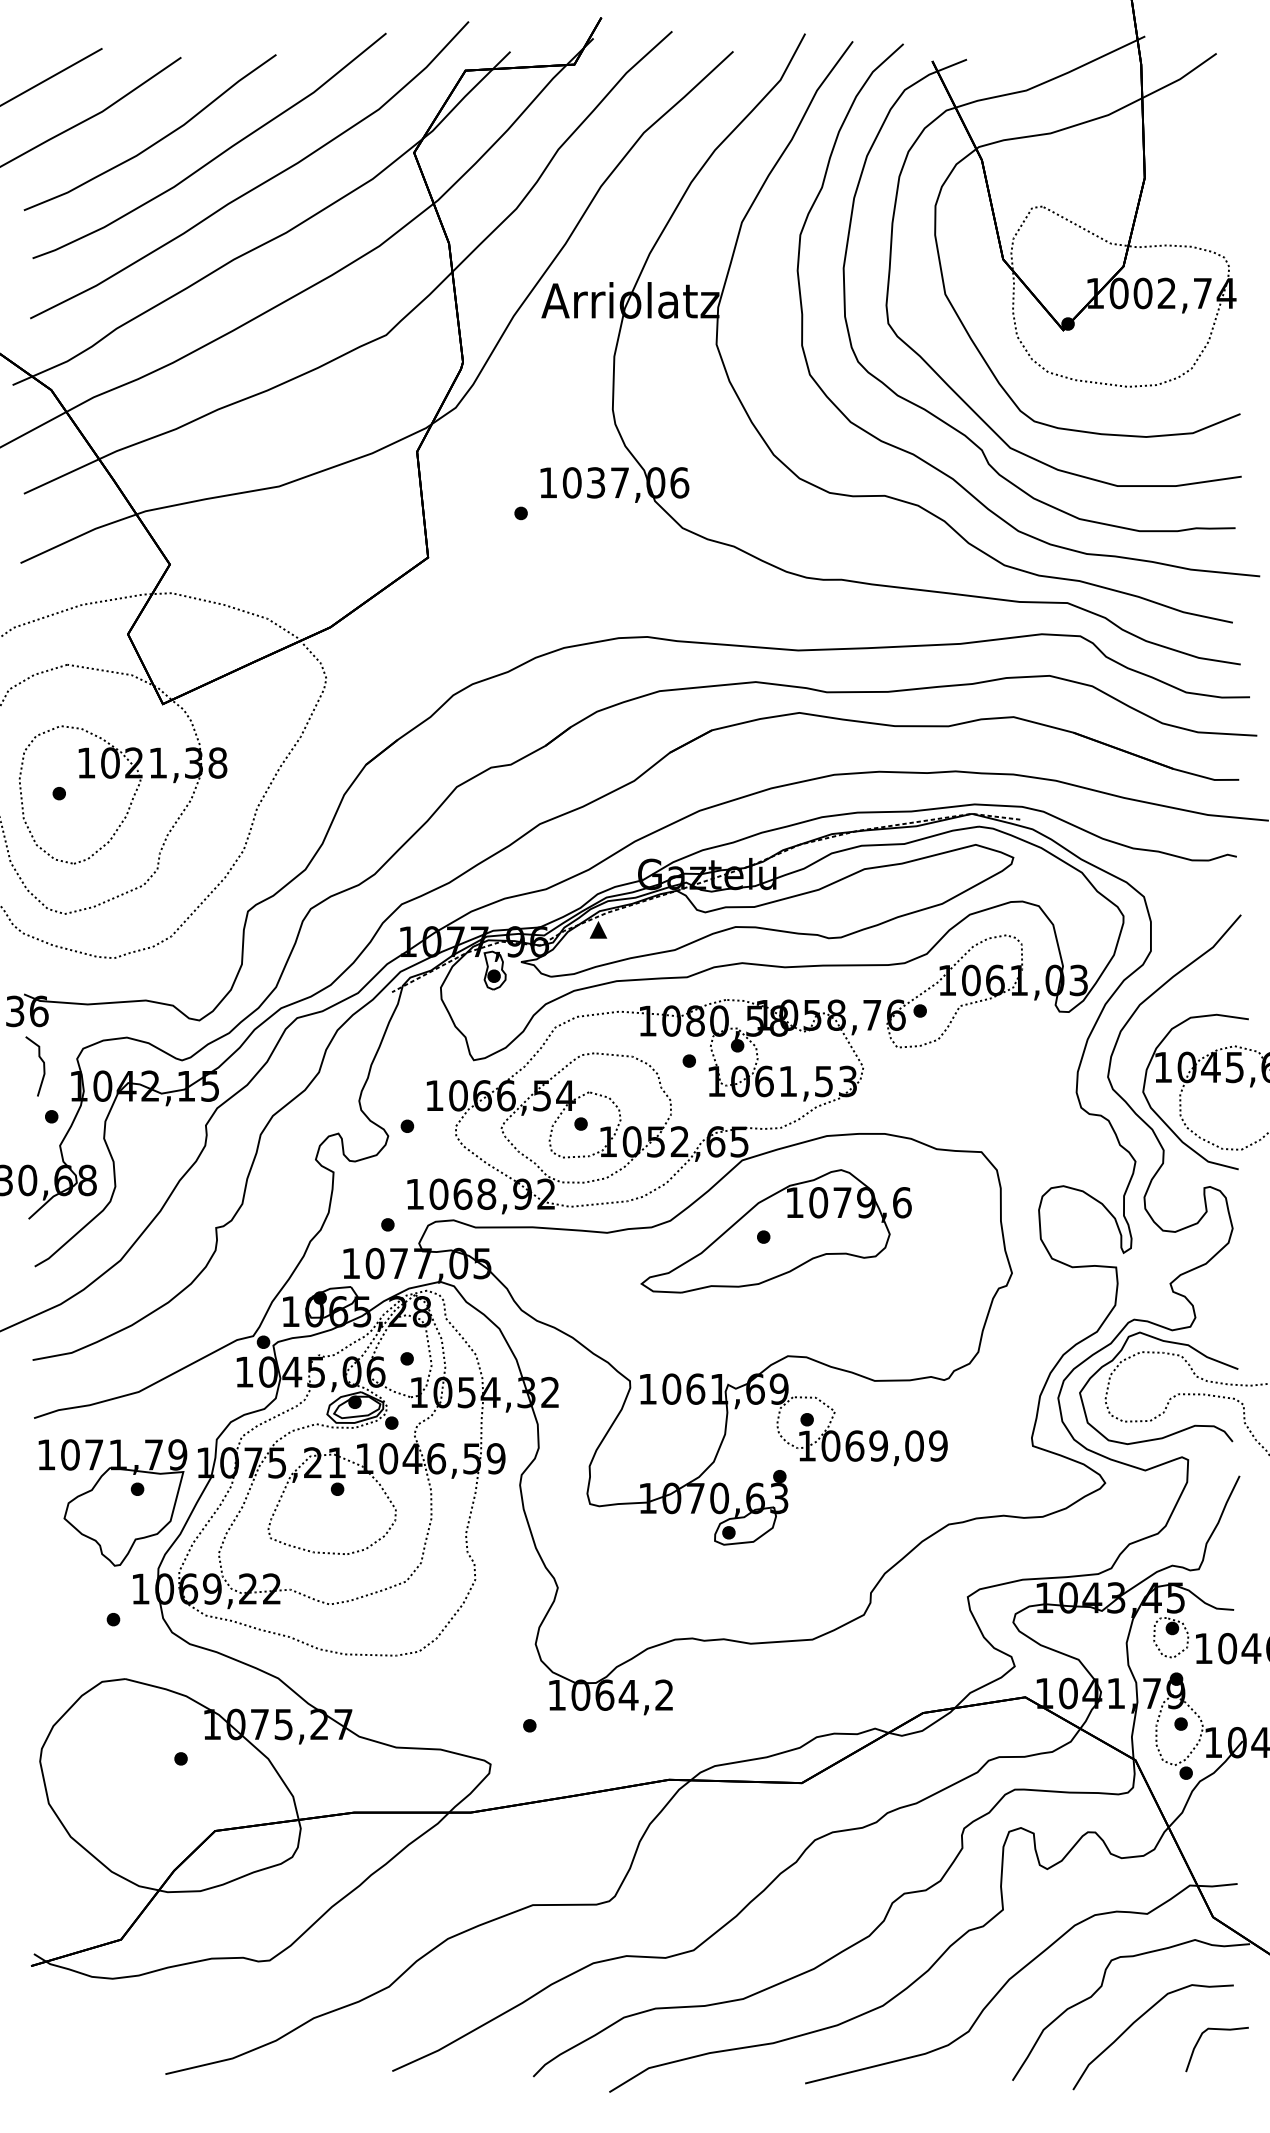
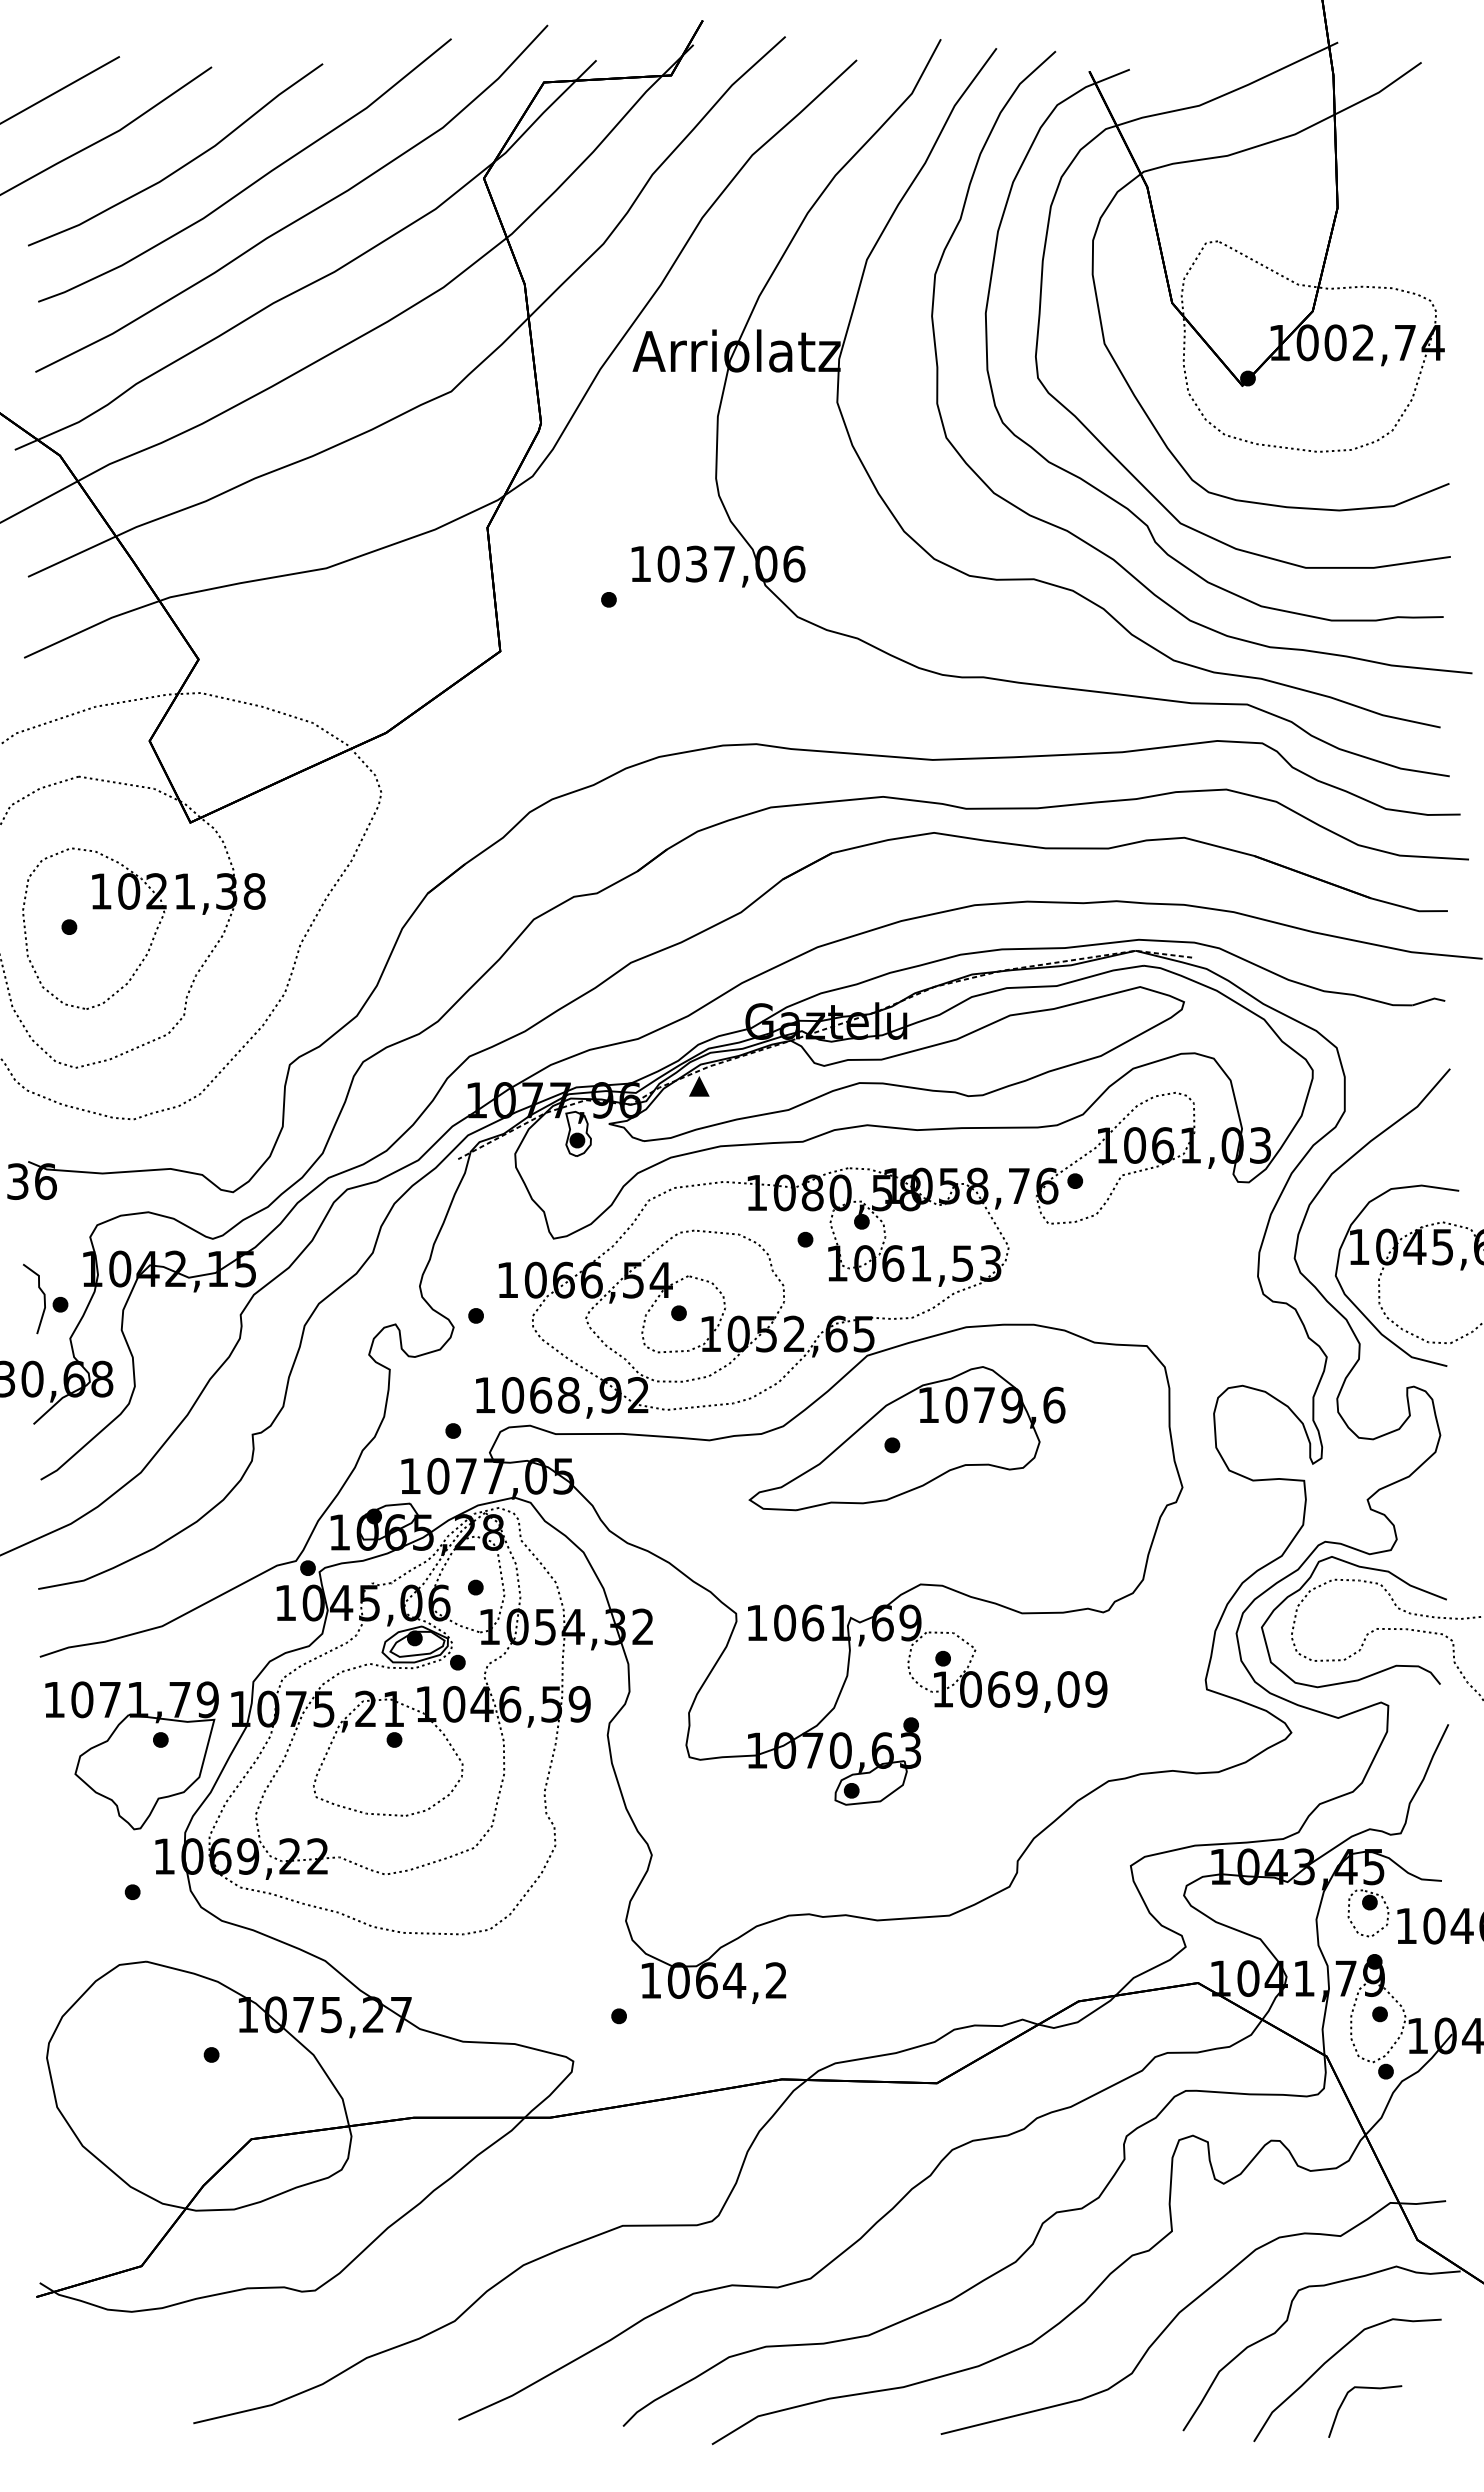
curve: (43, 1066) -> (43, 1298), moved
curve: (1217, 2029) -> (1365, 2388), moved

